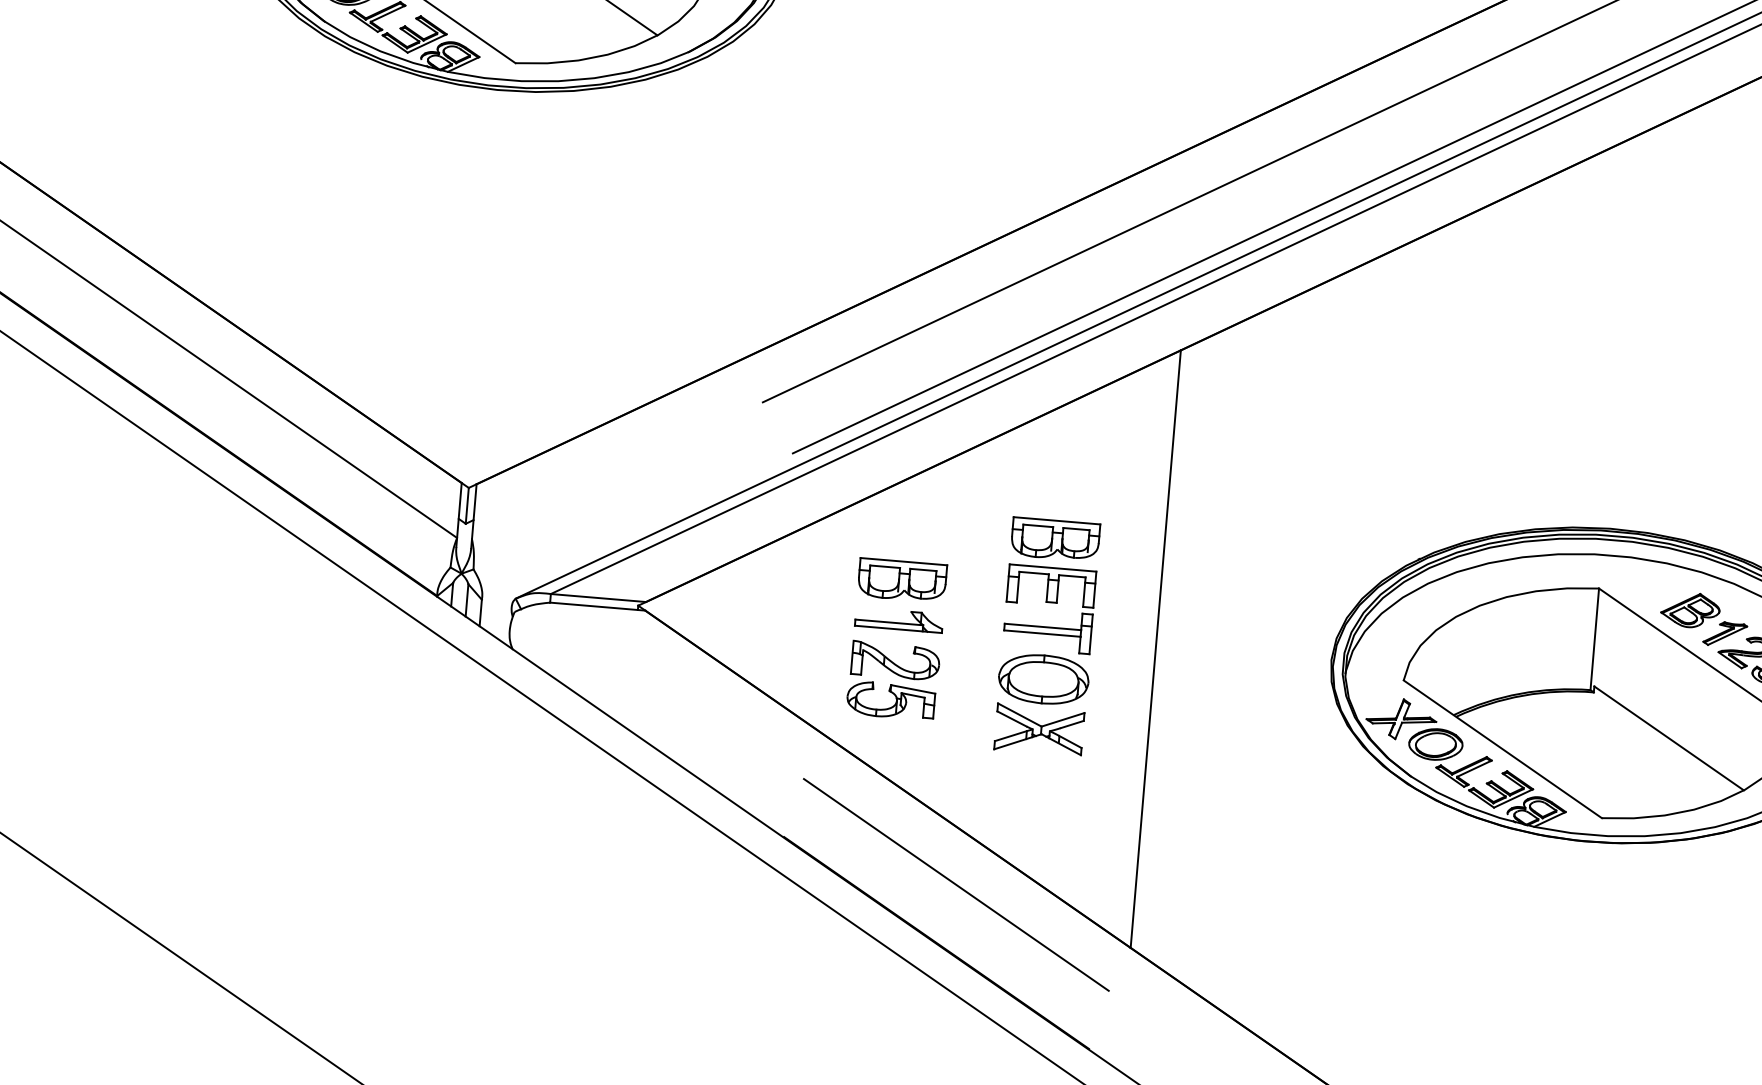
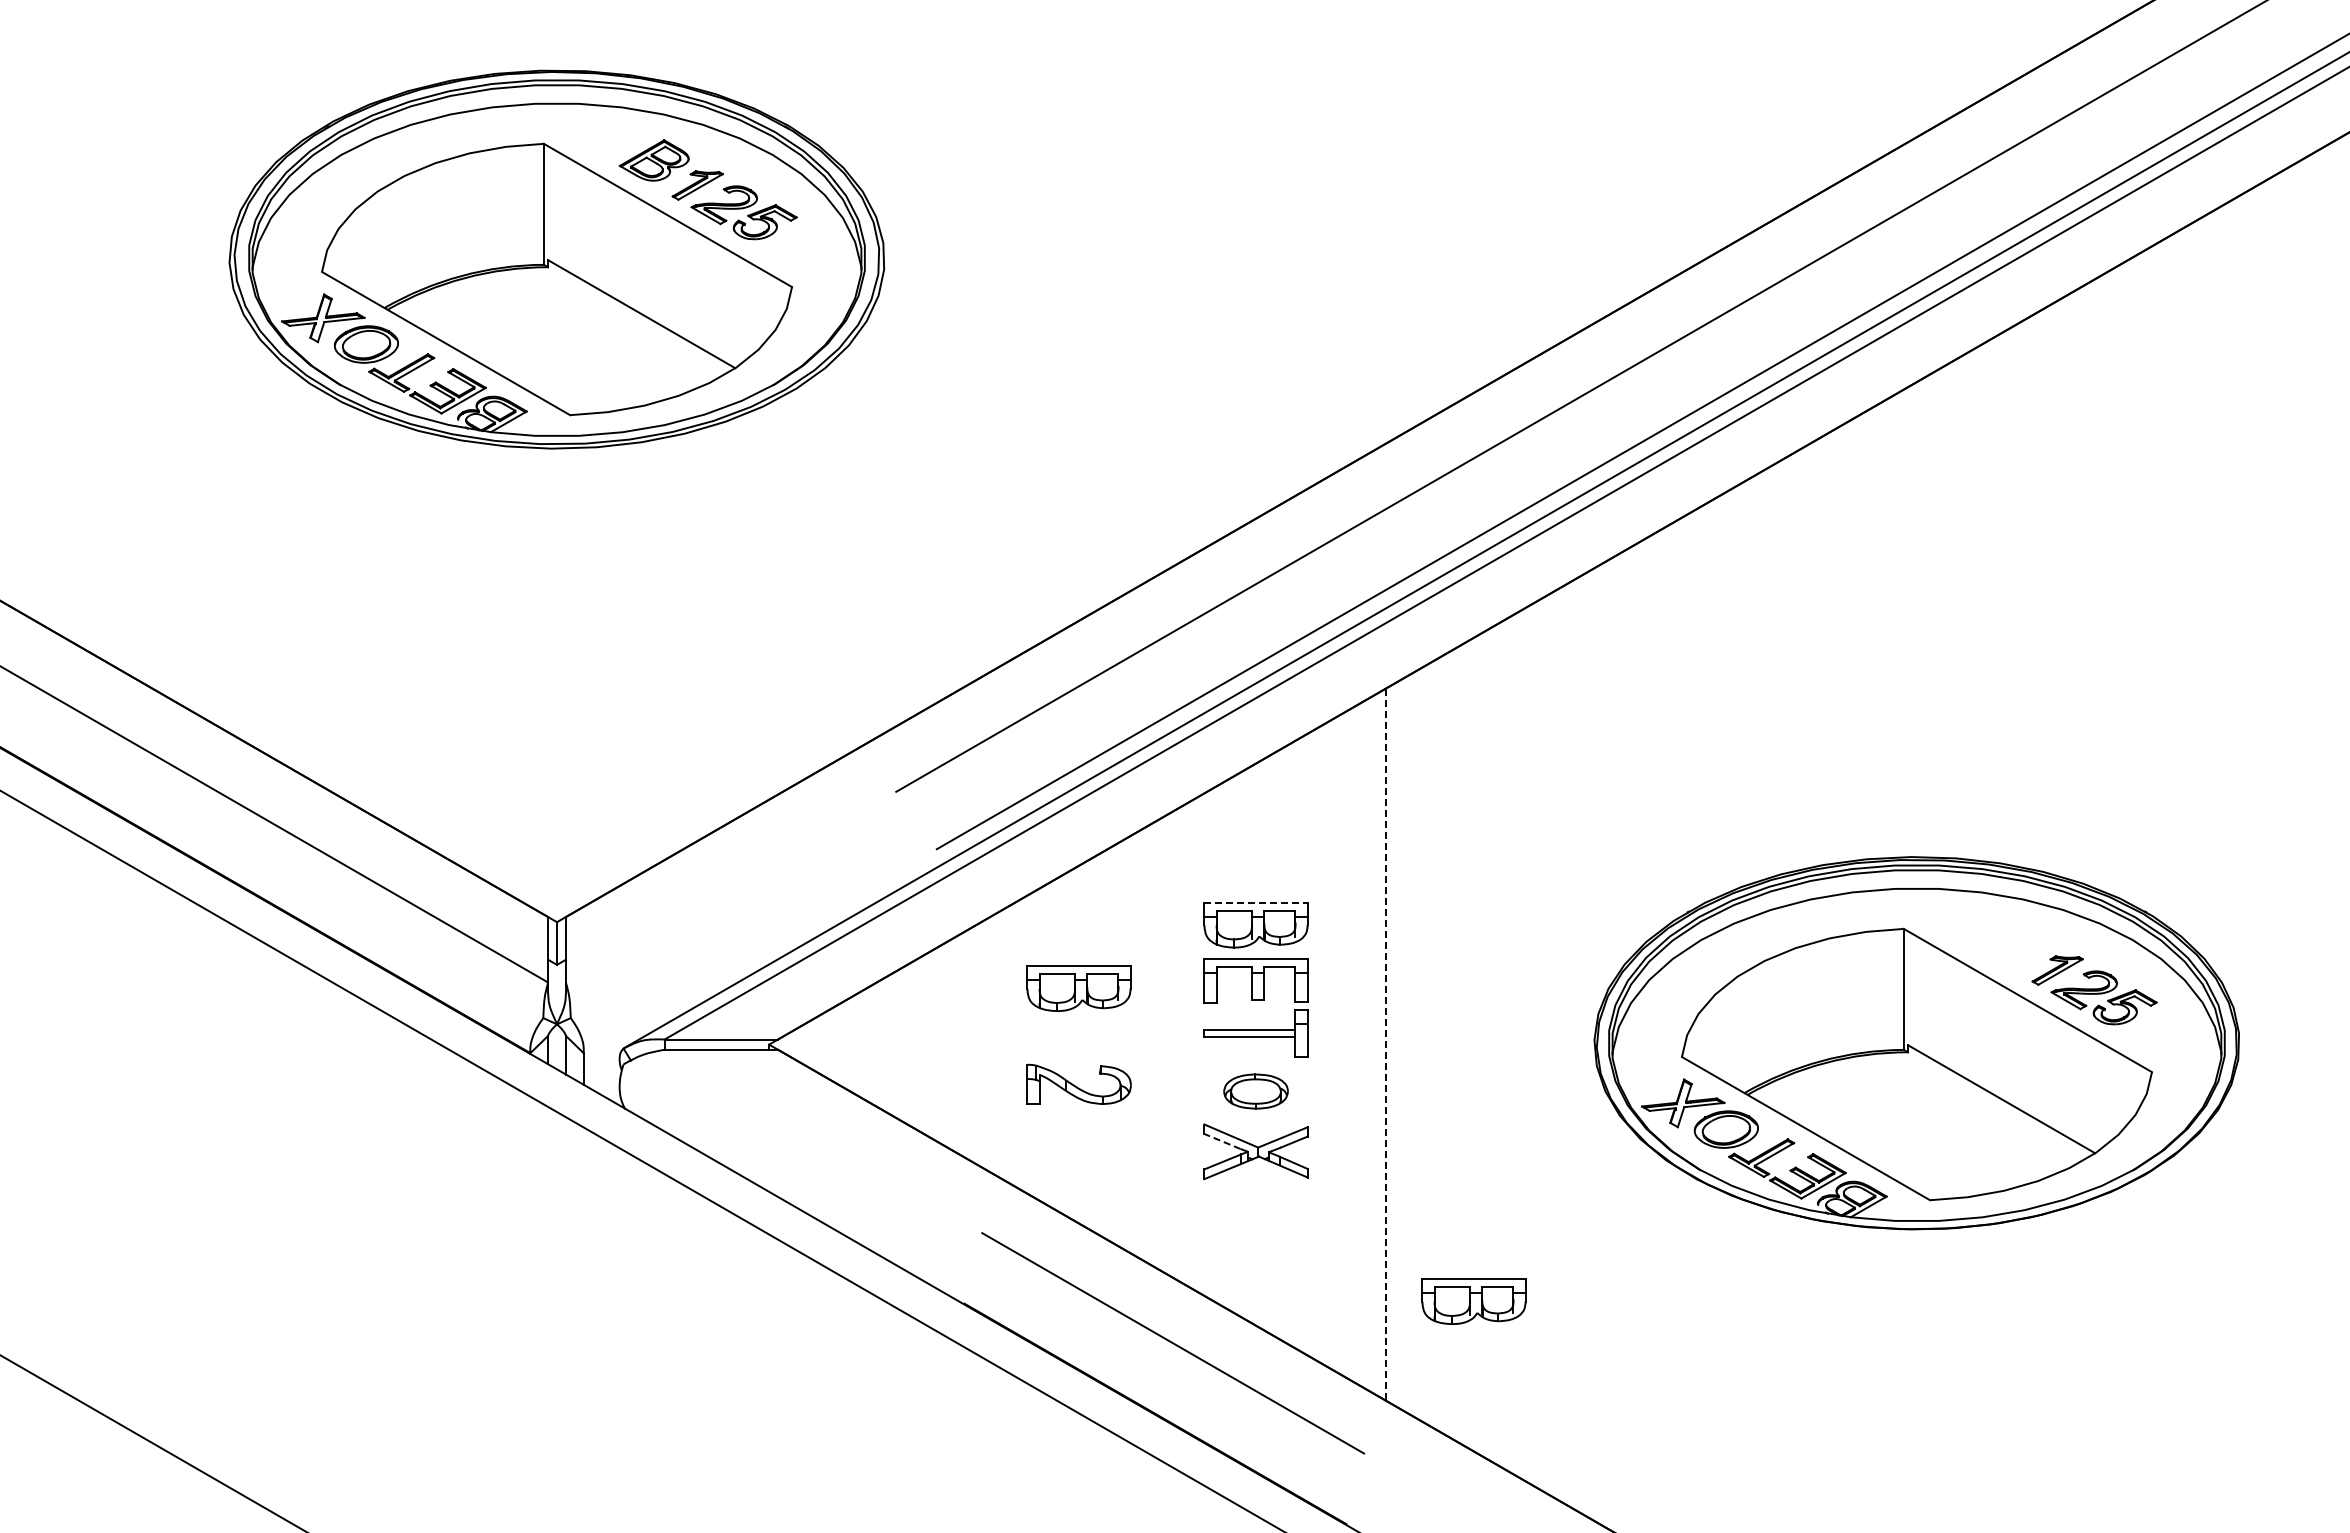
line: (1057, 520) -> (1256, 902), solid -> dashed
part: (1689, 610) -> (2013, 945), removed
part: (898, 619) -> (1078, 1035), removed
line: (1155, 649) -> (1385, 1044), solid -> dashed
part: (1043, 679) -> (1255, 1091), size x0.6
part: (890, 700) -> (1077, 1131), removed
line: (1011, 718) -> (1221, 1141), solid -> dashed
part: (1211, 870) -> (1473, 1301), added

